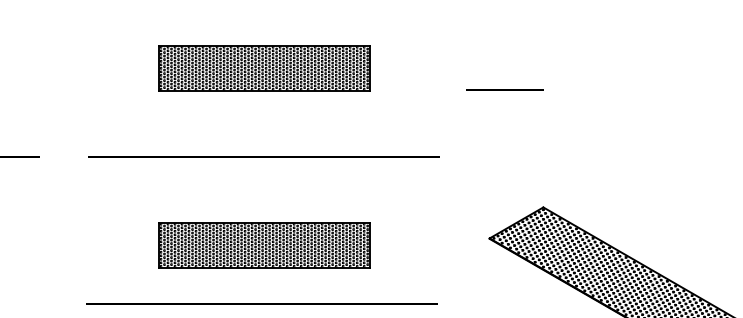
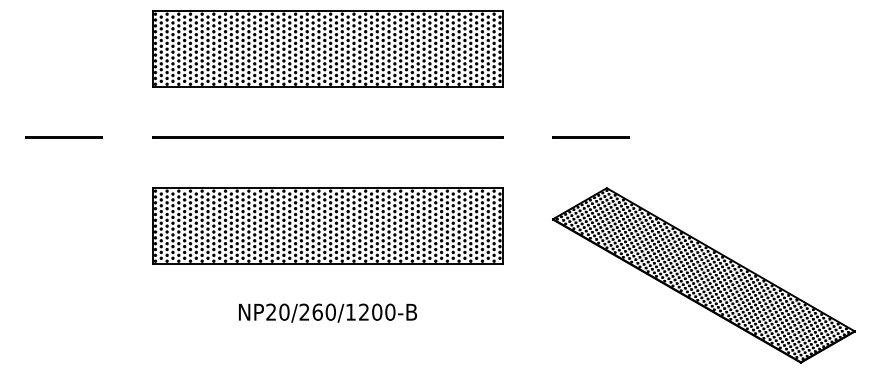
part: (264, 67) -> (327, 48), size x1.67
line: (504, 89) -> (590, 137), moved
part: (264, 244) -> (327, 225), size x1.67
line: (262, 303) -> (325, 284), removed

